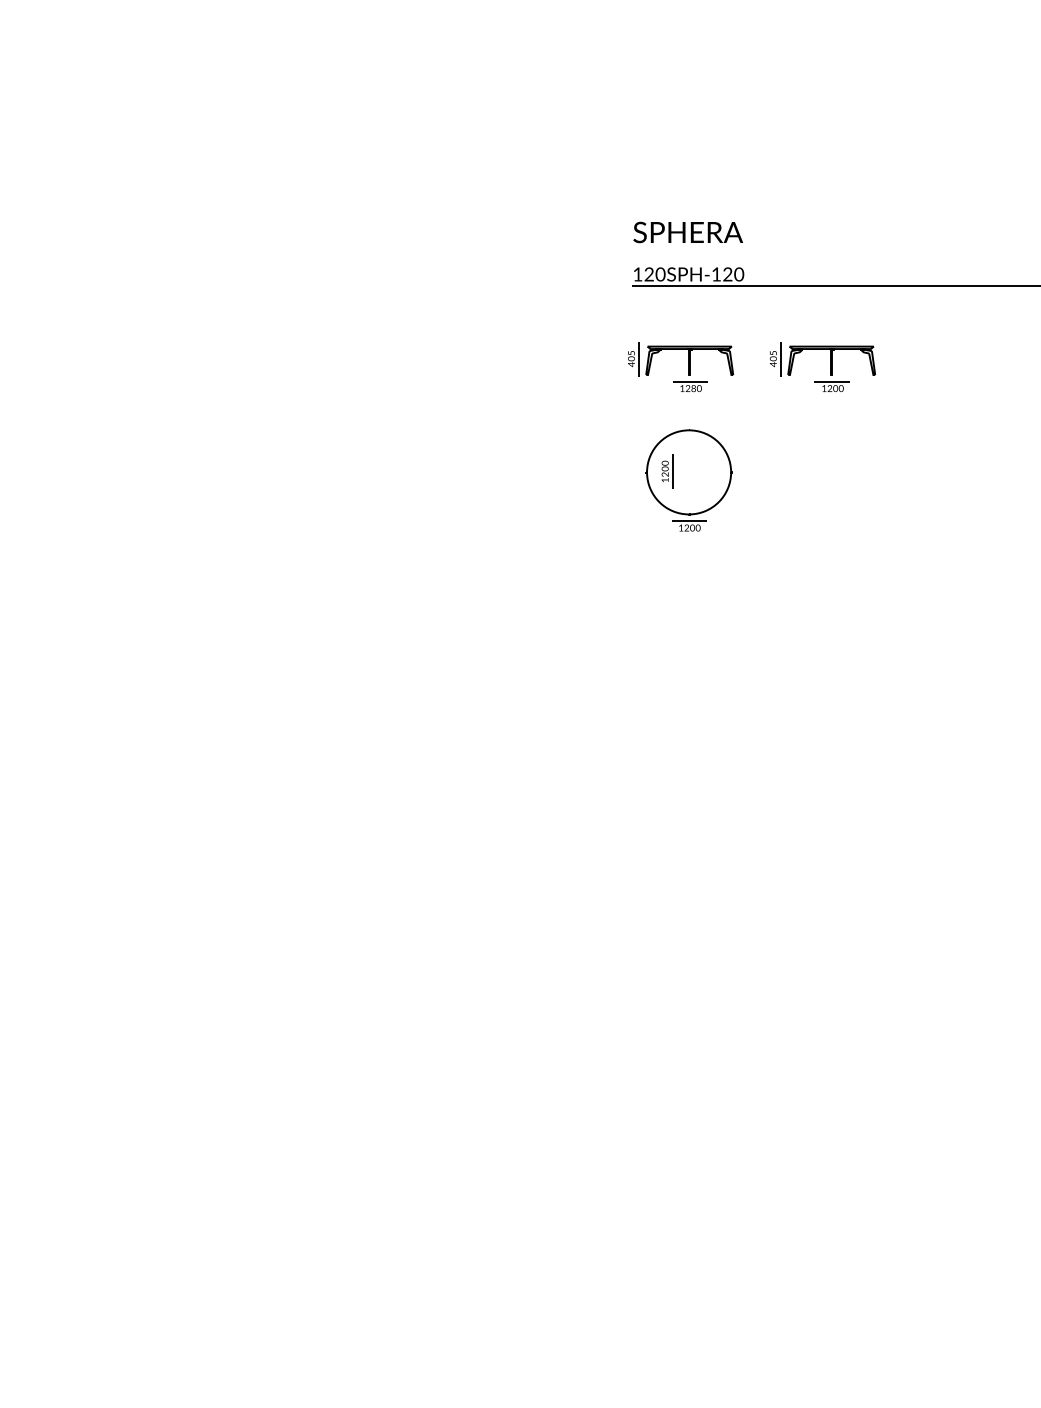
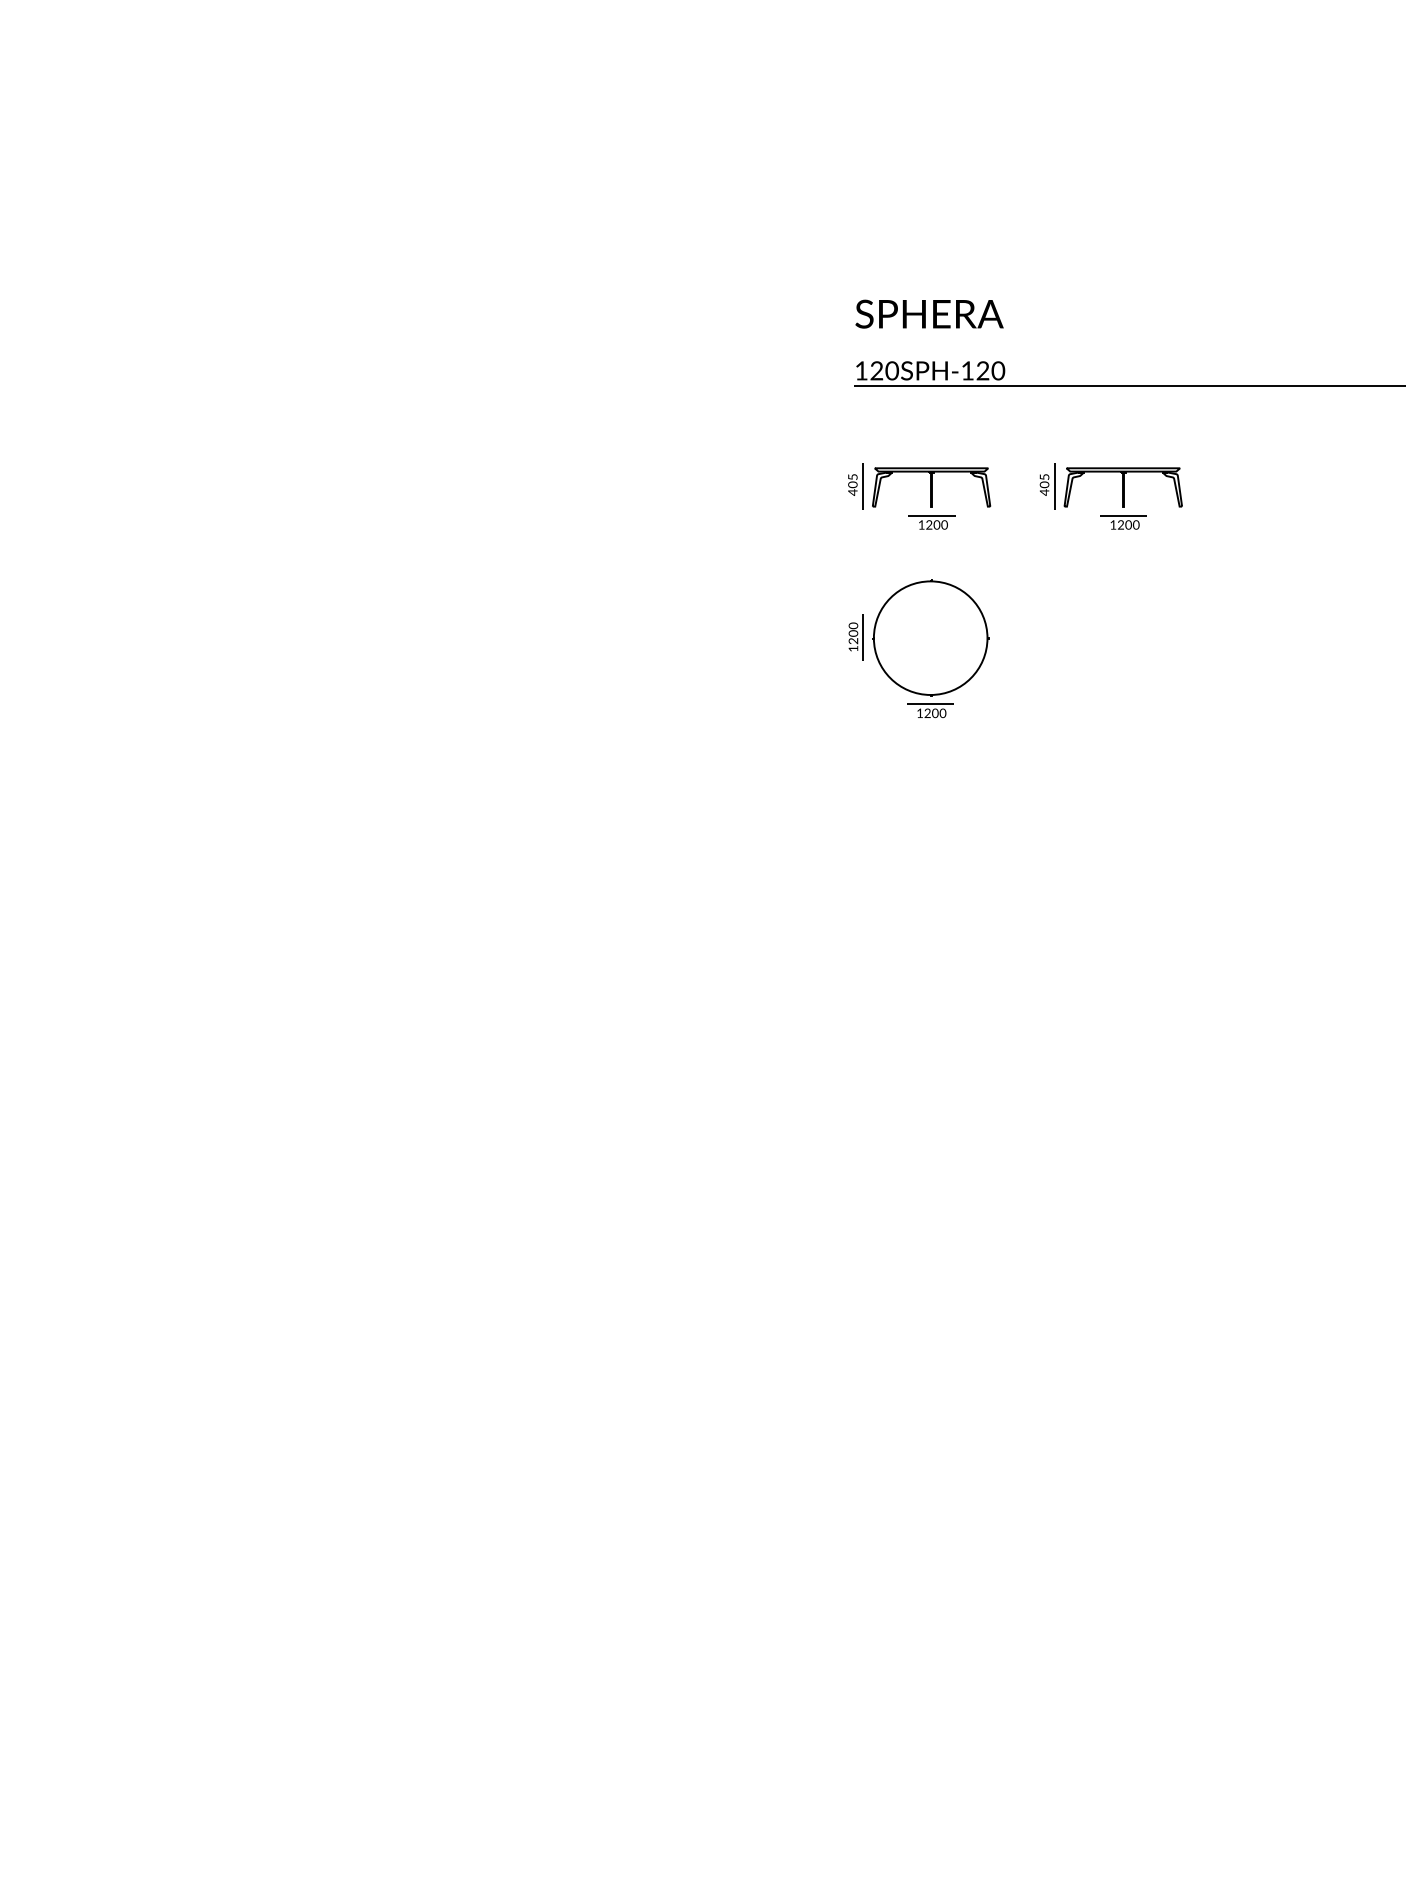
text: (693, 388) -> (936, 525), 1280 -> 1200
part: (666, 471) -> (855, 637), moved

